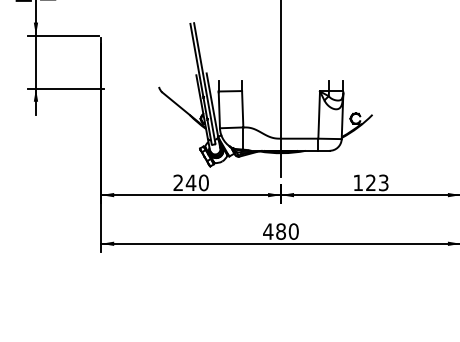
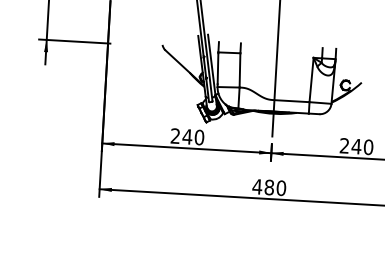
text: (370, 182) -> (356, 146), 123 -> 240

